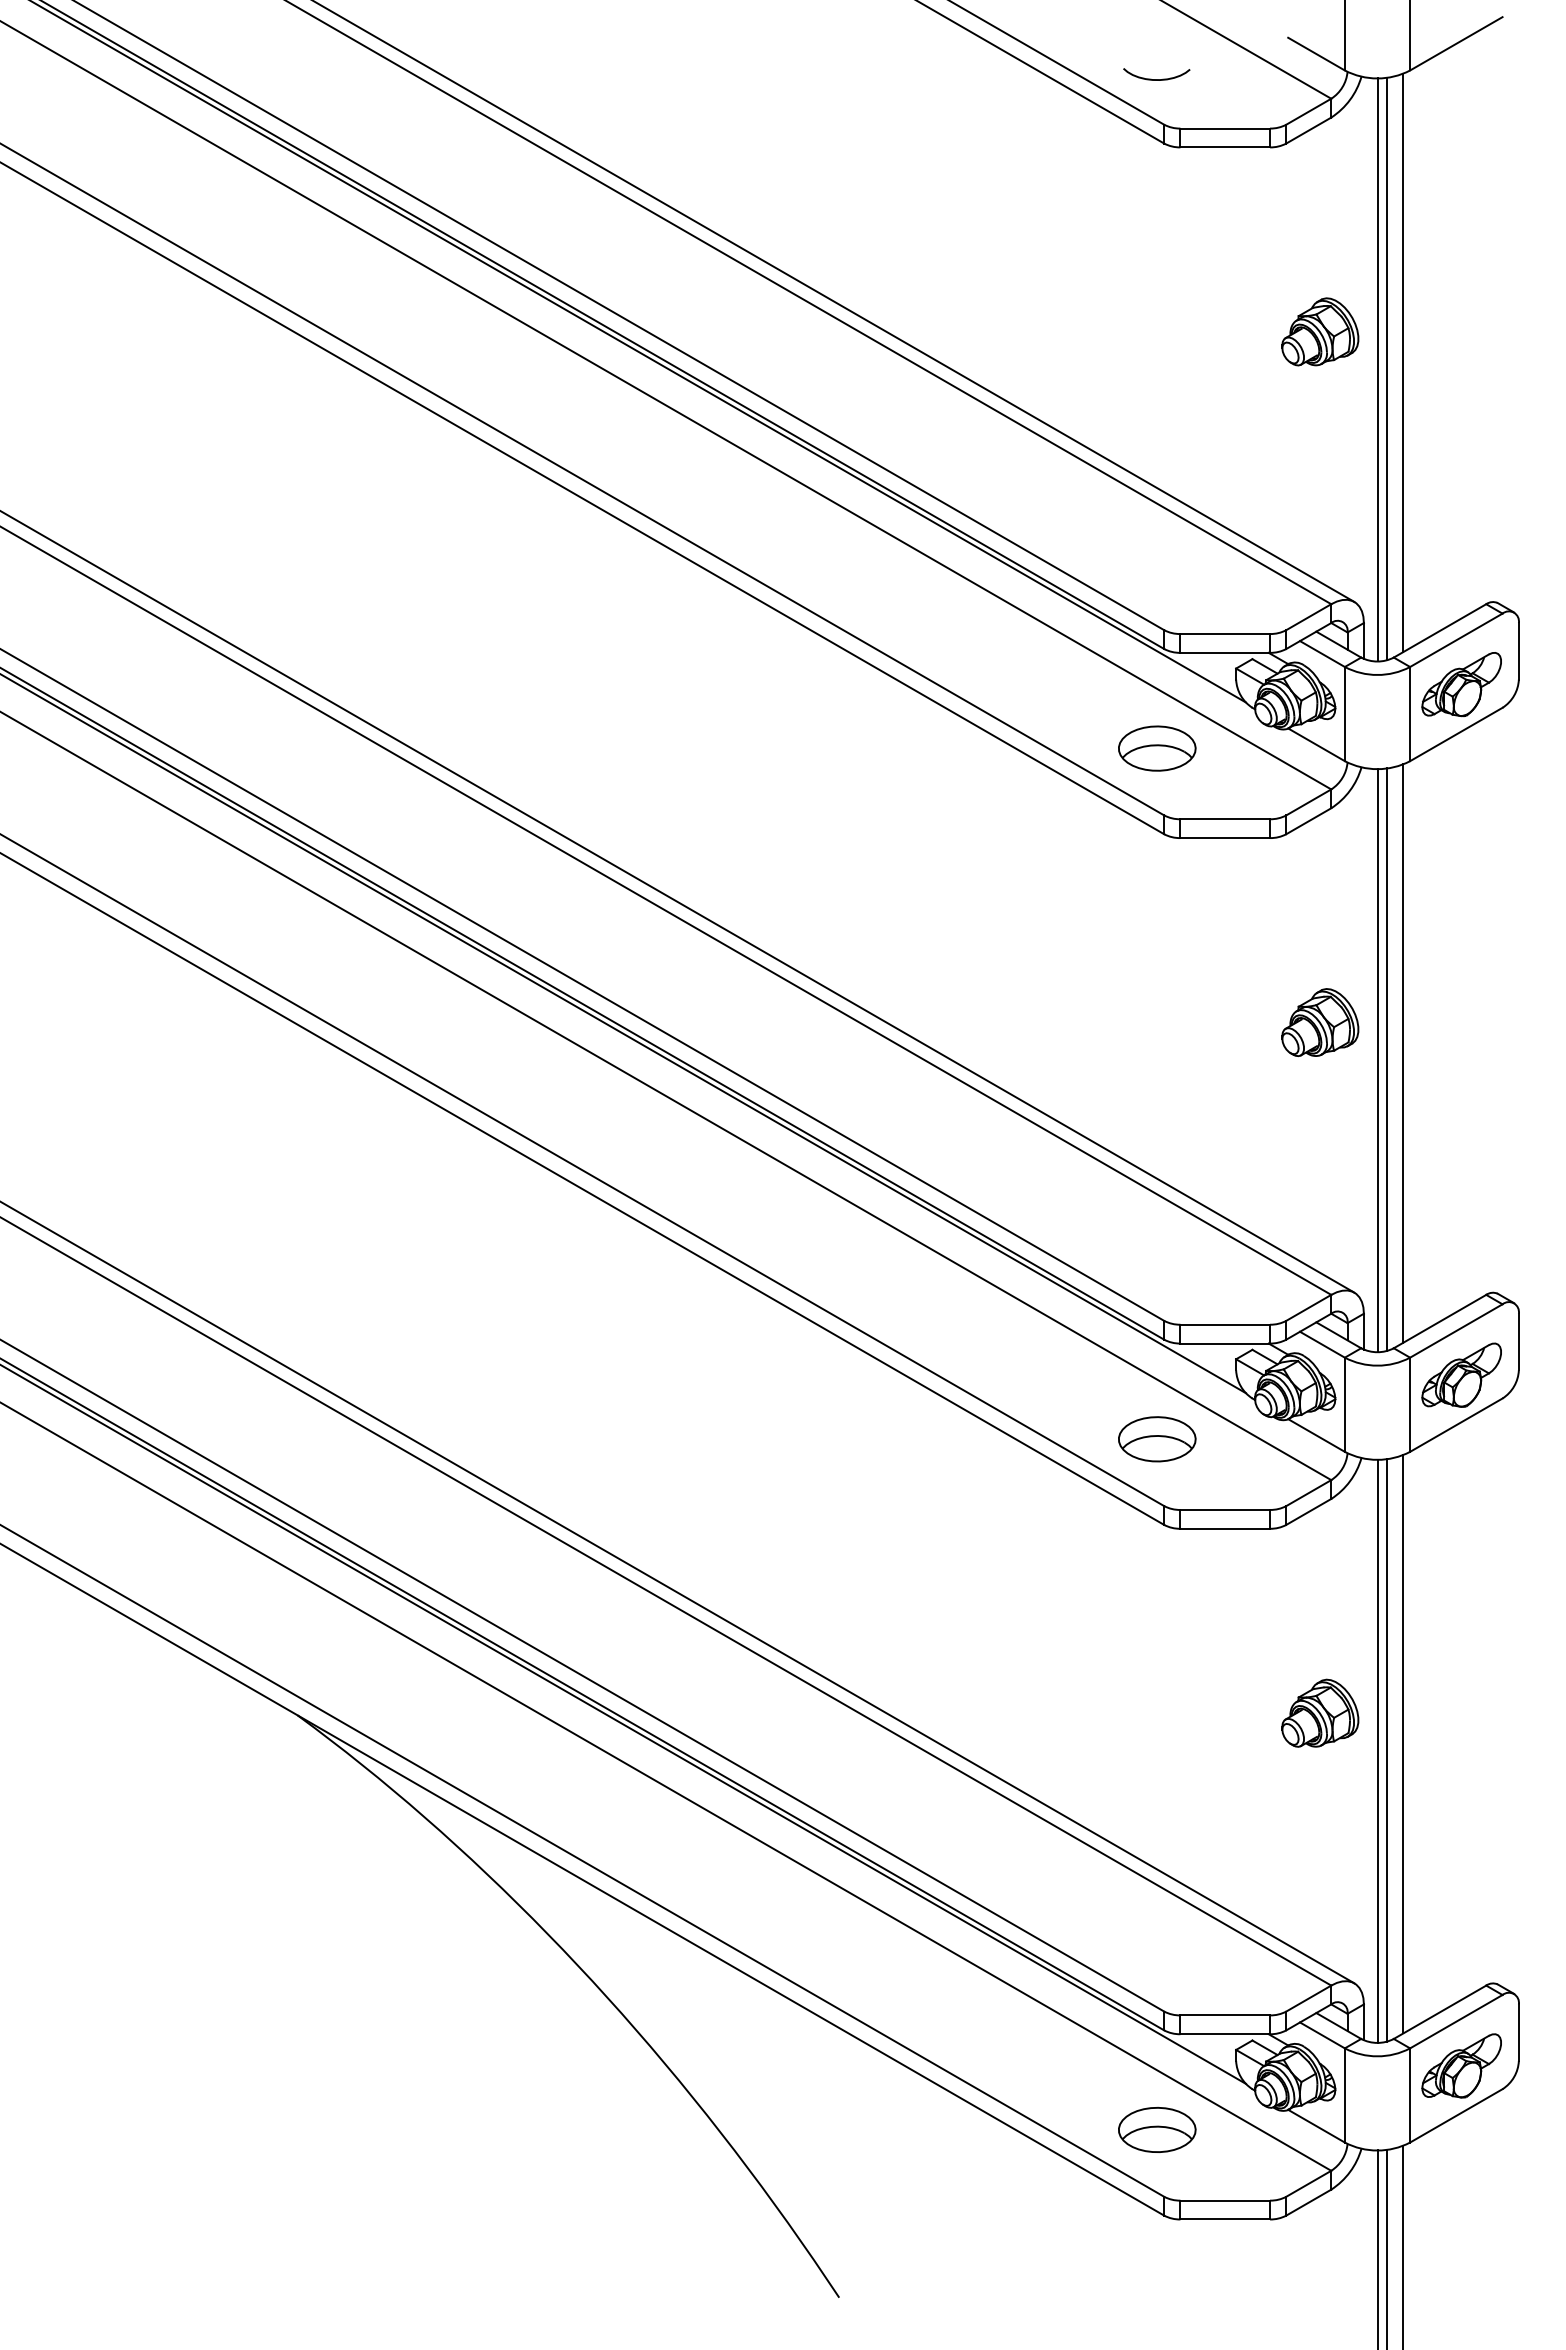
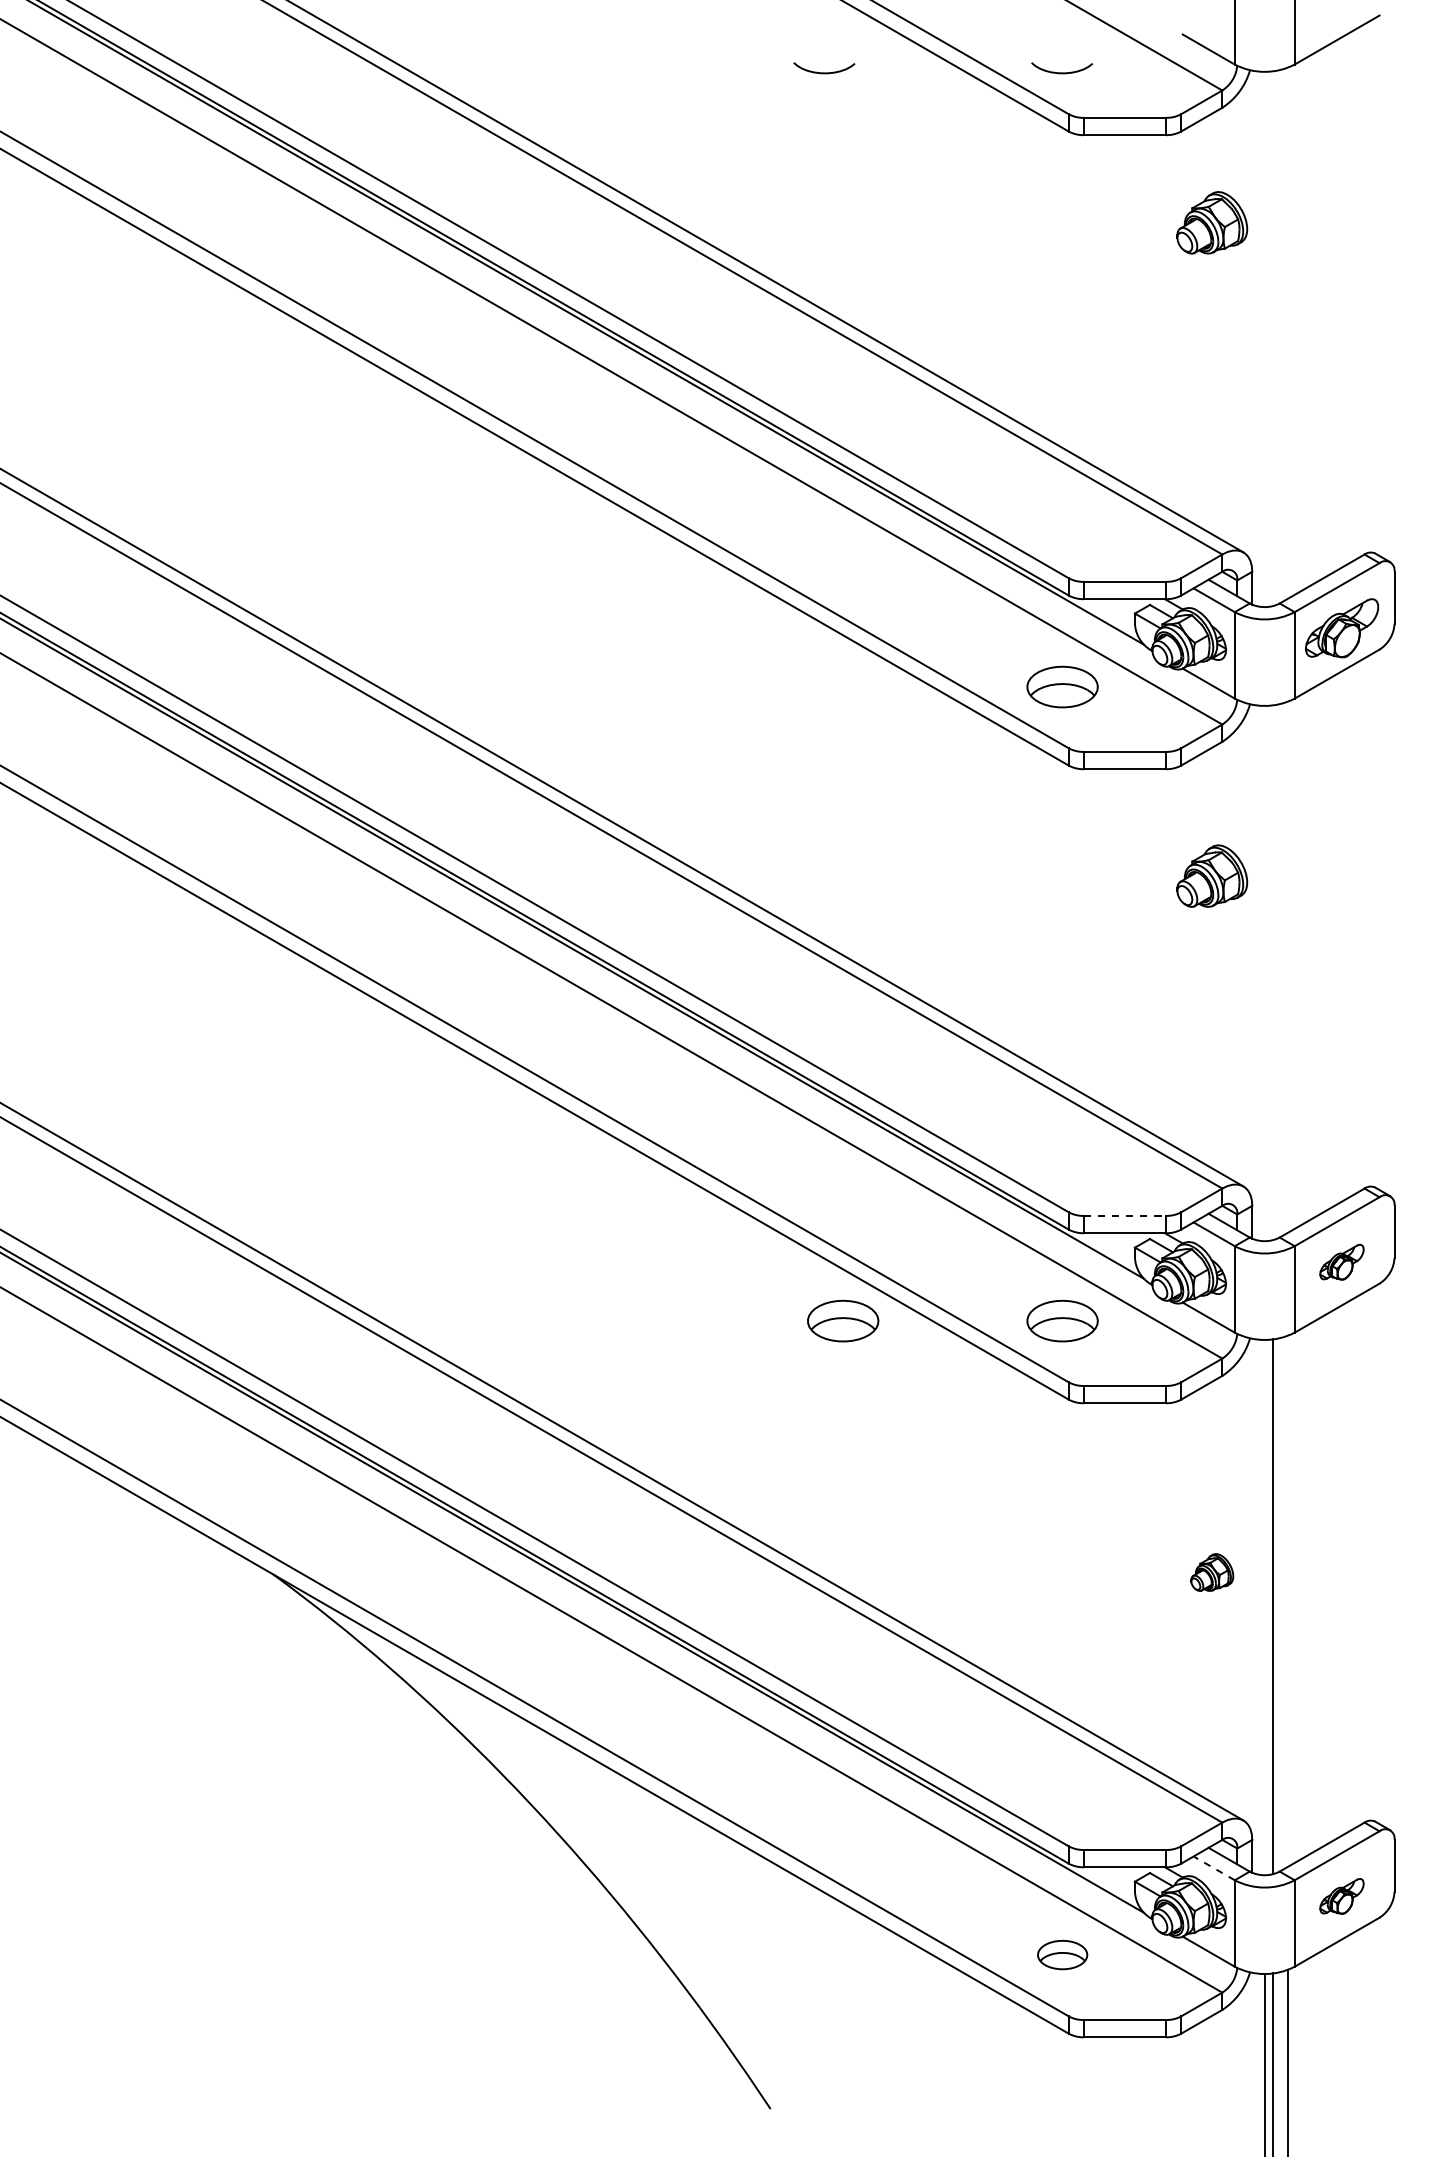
curve: (897, 79) -> (824, 72), added
part: (1320, 331) -> (1212, 222), moved
line: (1403, 362) -> (1288, 332), removed
line: (1387, 368) -> (1273, 338), removed
line: (1377, 369) -> (1264, 339), removed
part: (1320, 1022) -> (1212, 876), moved
line: (1403, 1053) -> (1288, 966), removed
line: (1387, 1059) -> (1273, 972), removed
line: (1377, 1060) -> (1264, 973), removed
line: (1225, 1324) -> (1125, 1215), solid -> dashed
part: (1461, 1374) -> (1341, 1261), size x0.6
part: (918, 1439) -> (843, 1321), added
part: (1320, 1712) -> (1212, 1571), size x0.6
line: (1403, 1744) -> (1288, 1601), removed
line: (1377, 1750) -> (1264, 1606), removed
line: (1322, 2035) -> (1214, 1868), solid -> dashed
part: (1461, 2065) -> (1341, 1895), size x0.6
part: (1157, 2129) -> (1062, 1954), size x0.7

